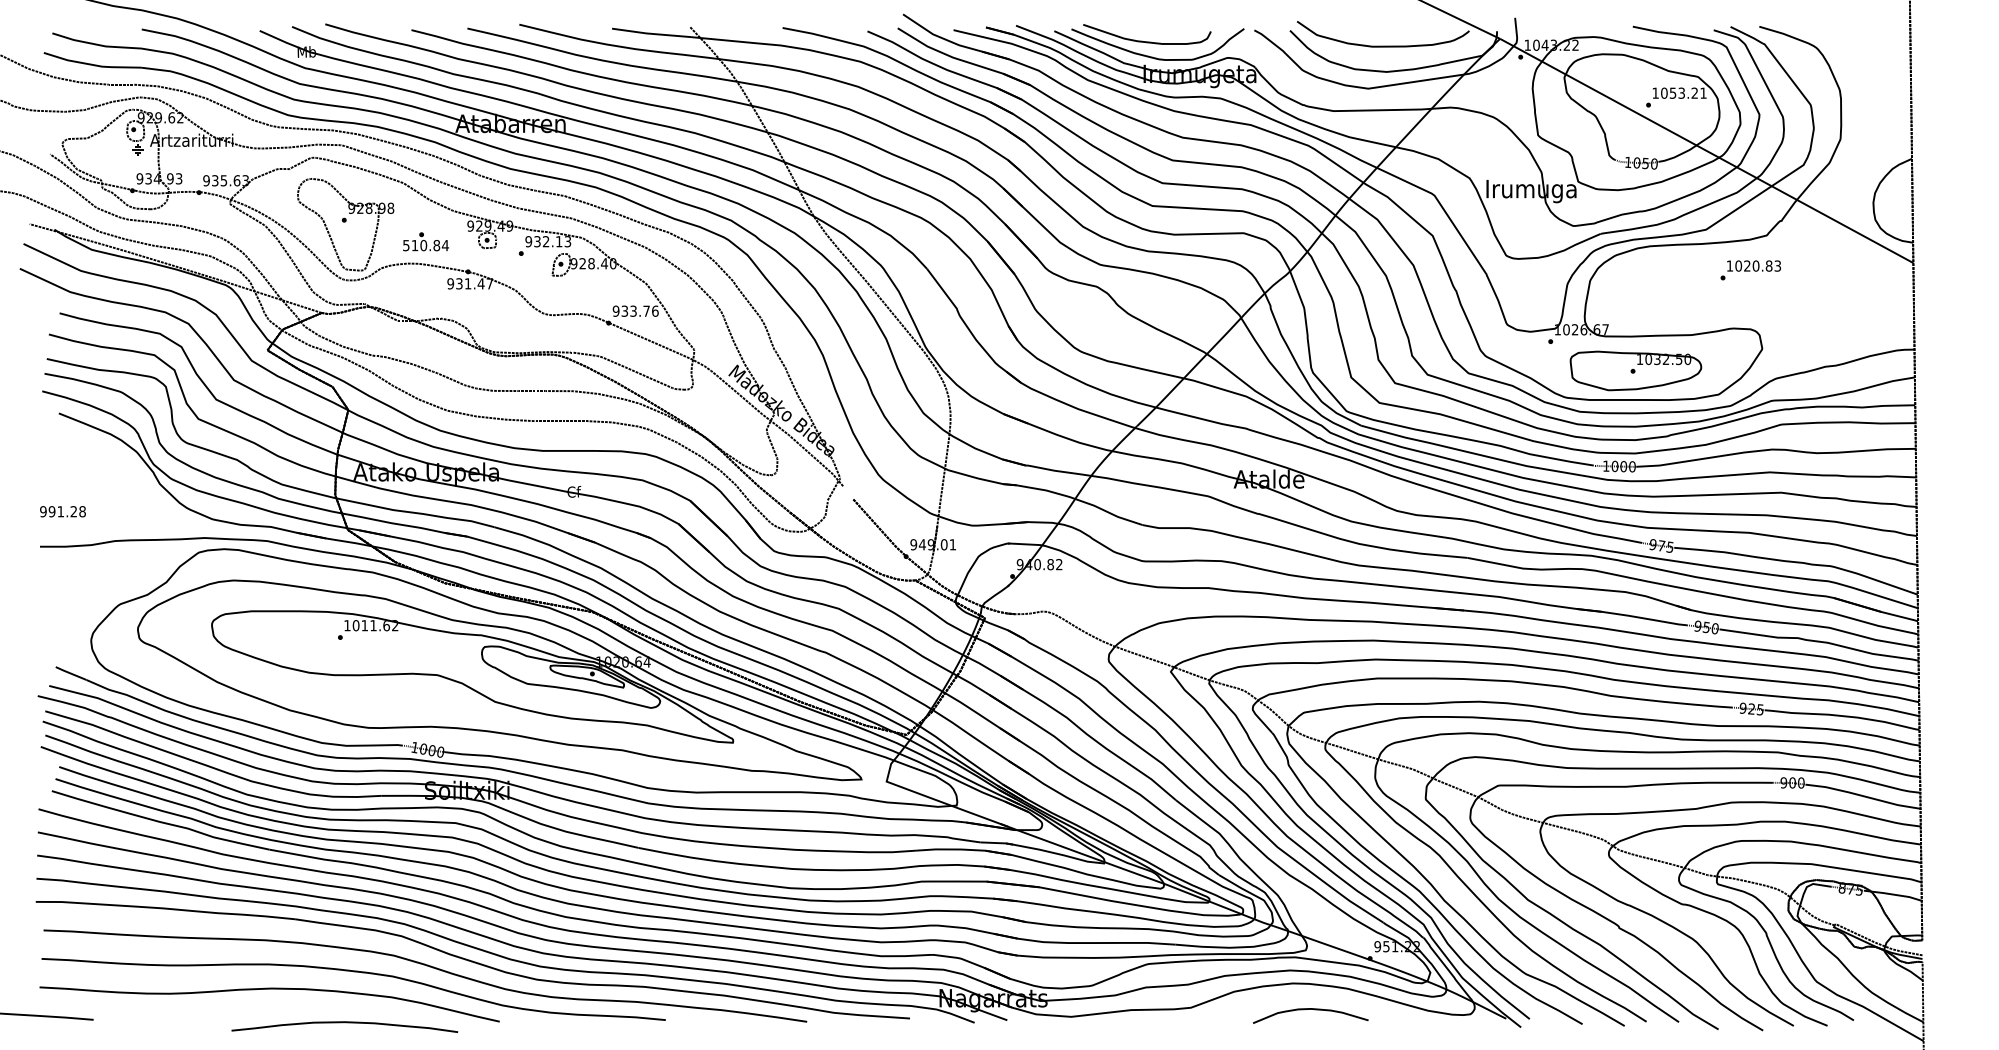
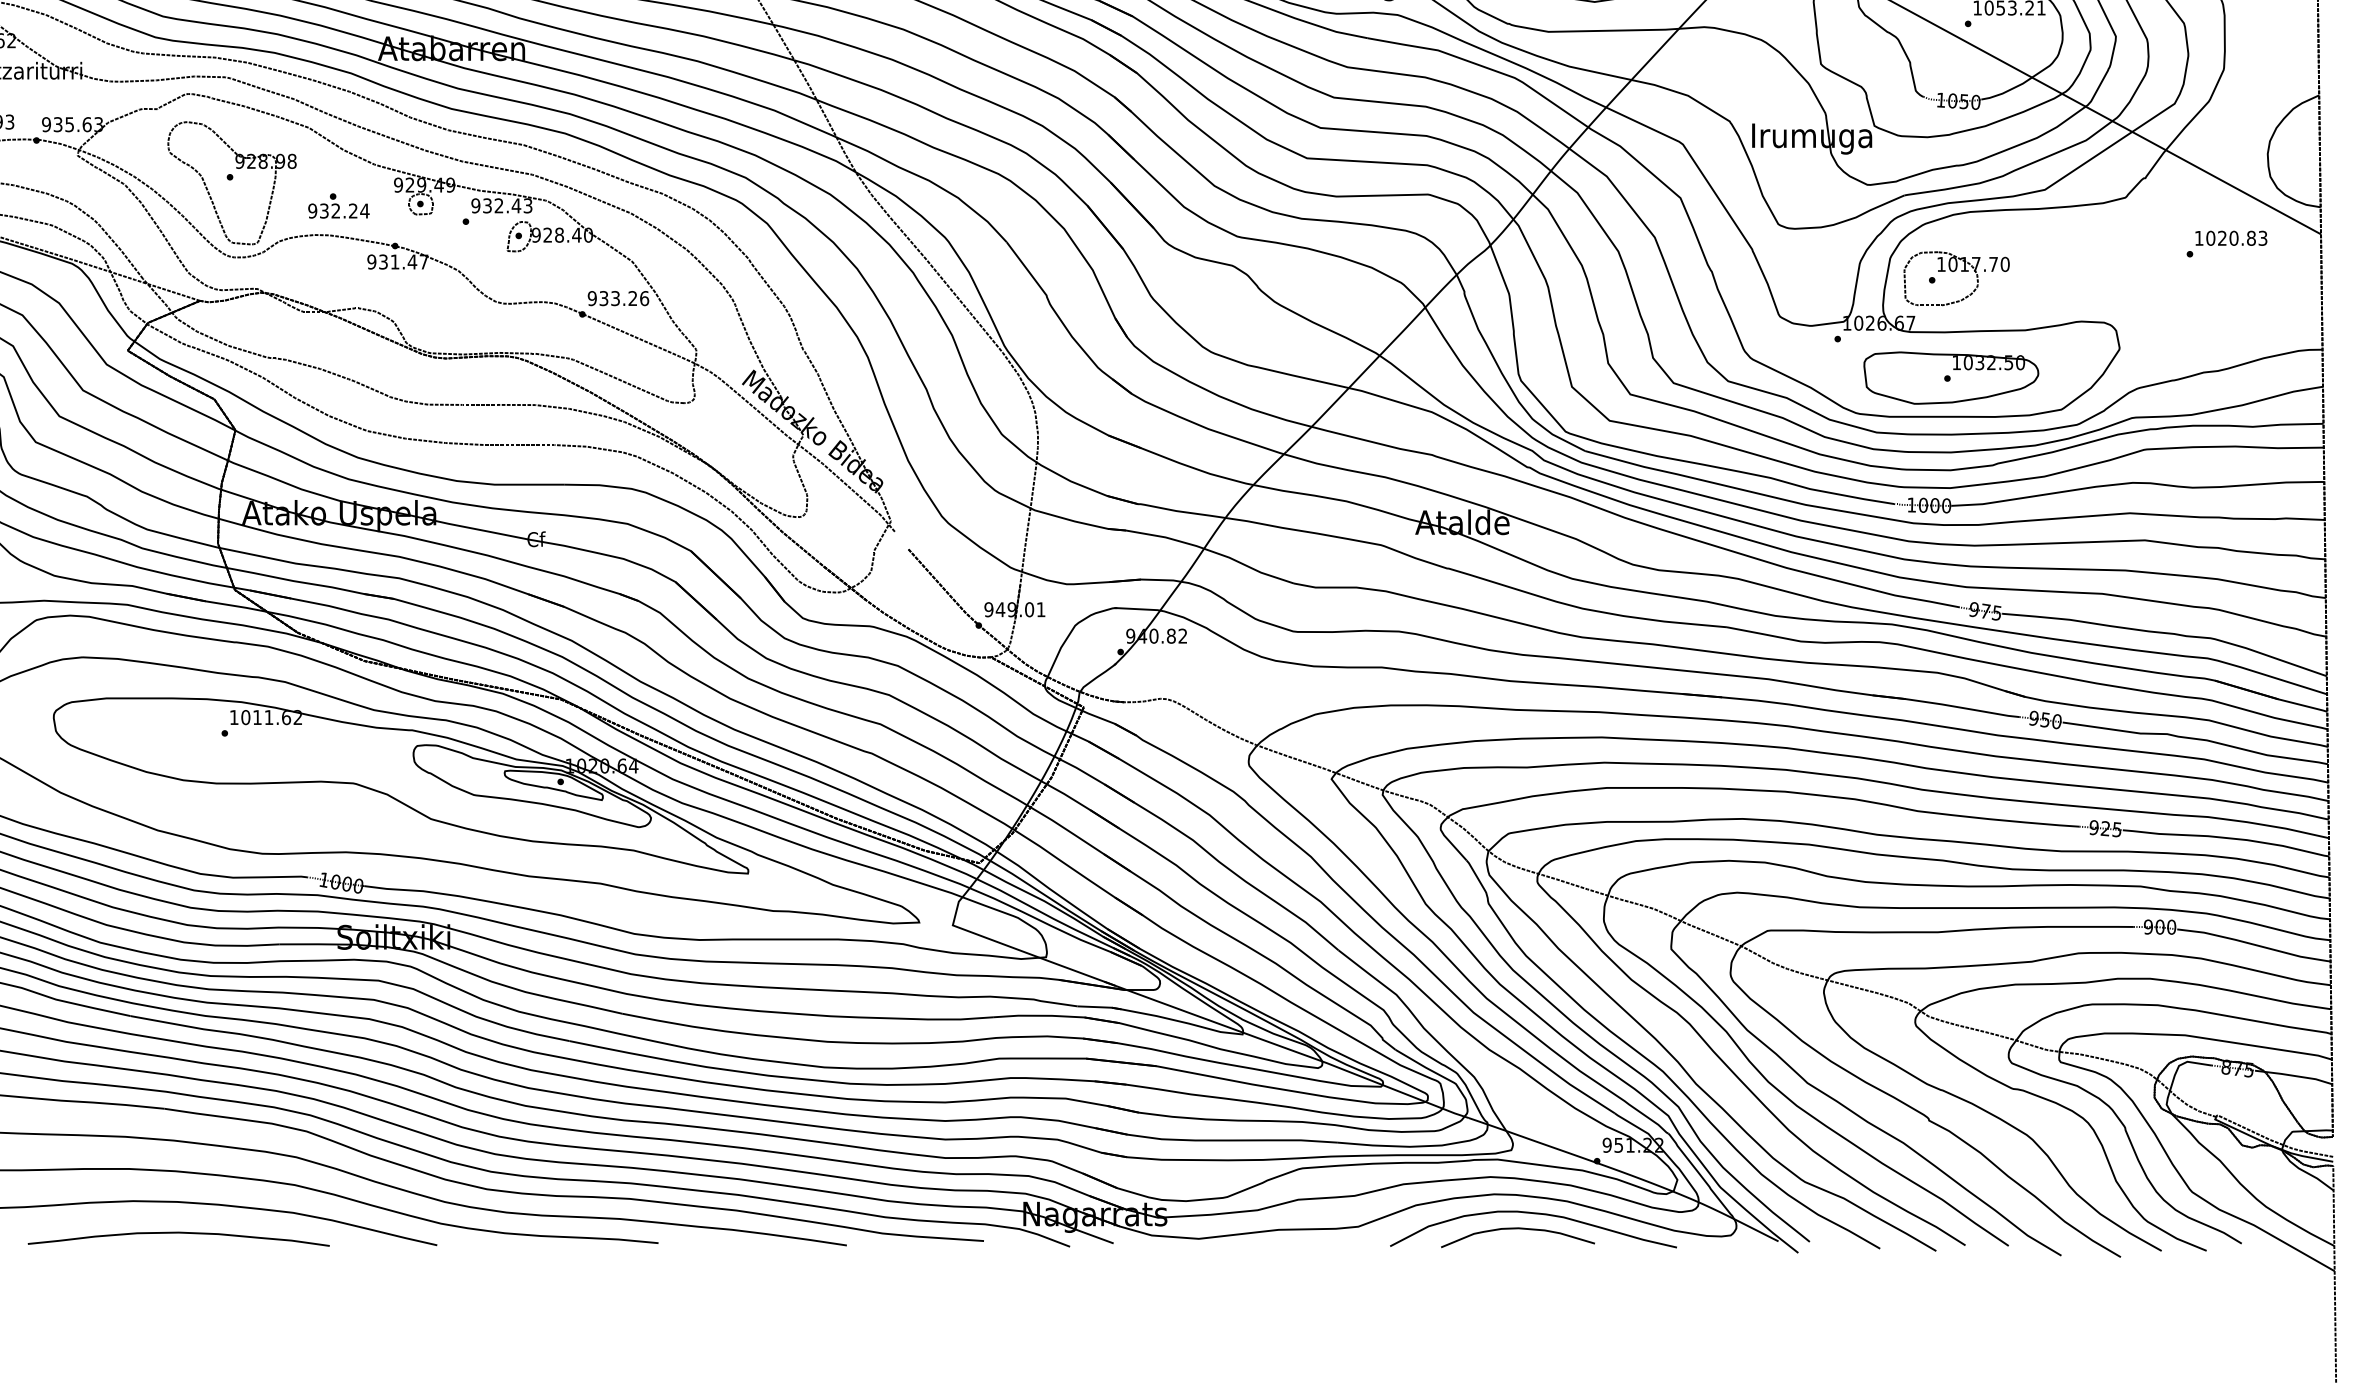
text: (558, 241) -> (515, 205), 932.13 -> 932.43
text: (421, 245) -> (332, 210), 510.84 -> 932.24
text: (1750, 270) -> (2226, 244), moved
part: (1639, 296) -> (1956, 278), added
text: (646, 310) -> (632, 297), 933.76 -> 933.26
curve: (1322, 998) -> (1533, 1214), added
curve: (344, 1023) -> (178, 1234), moved

